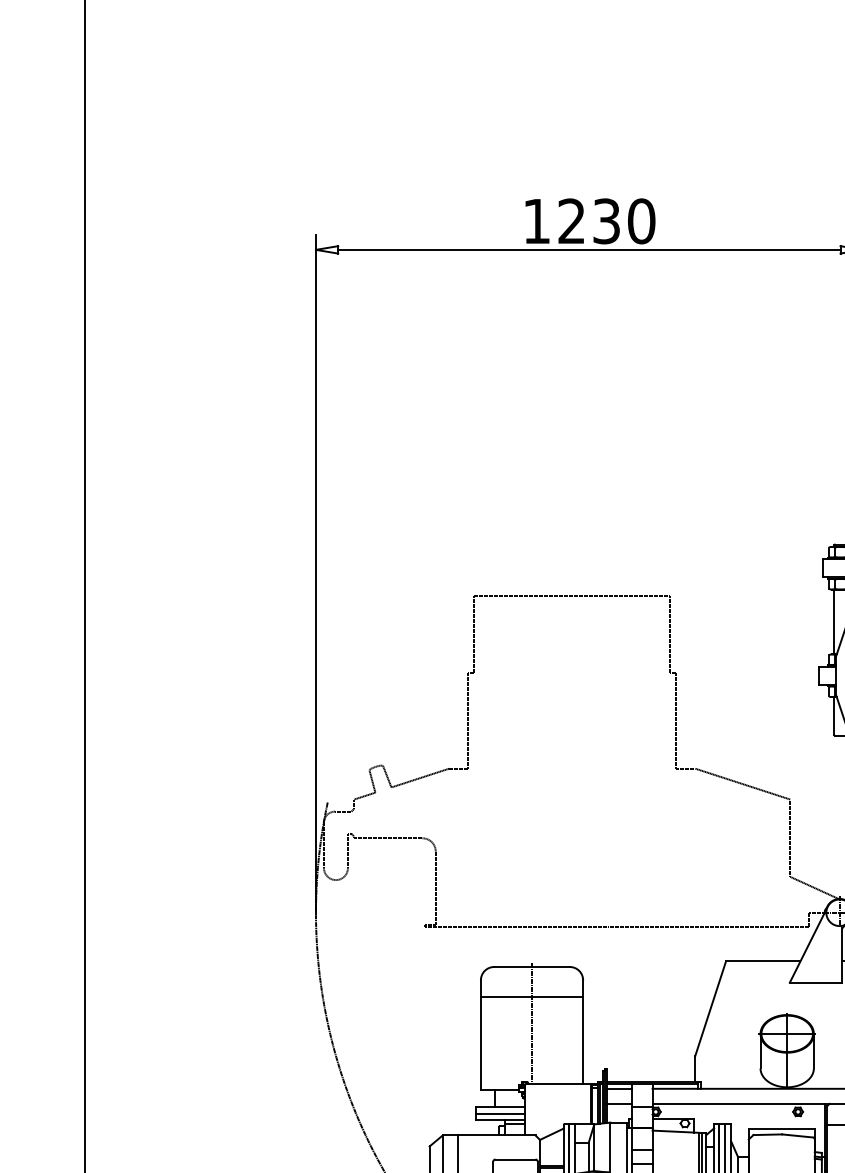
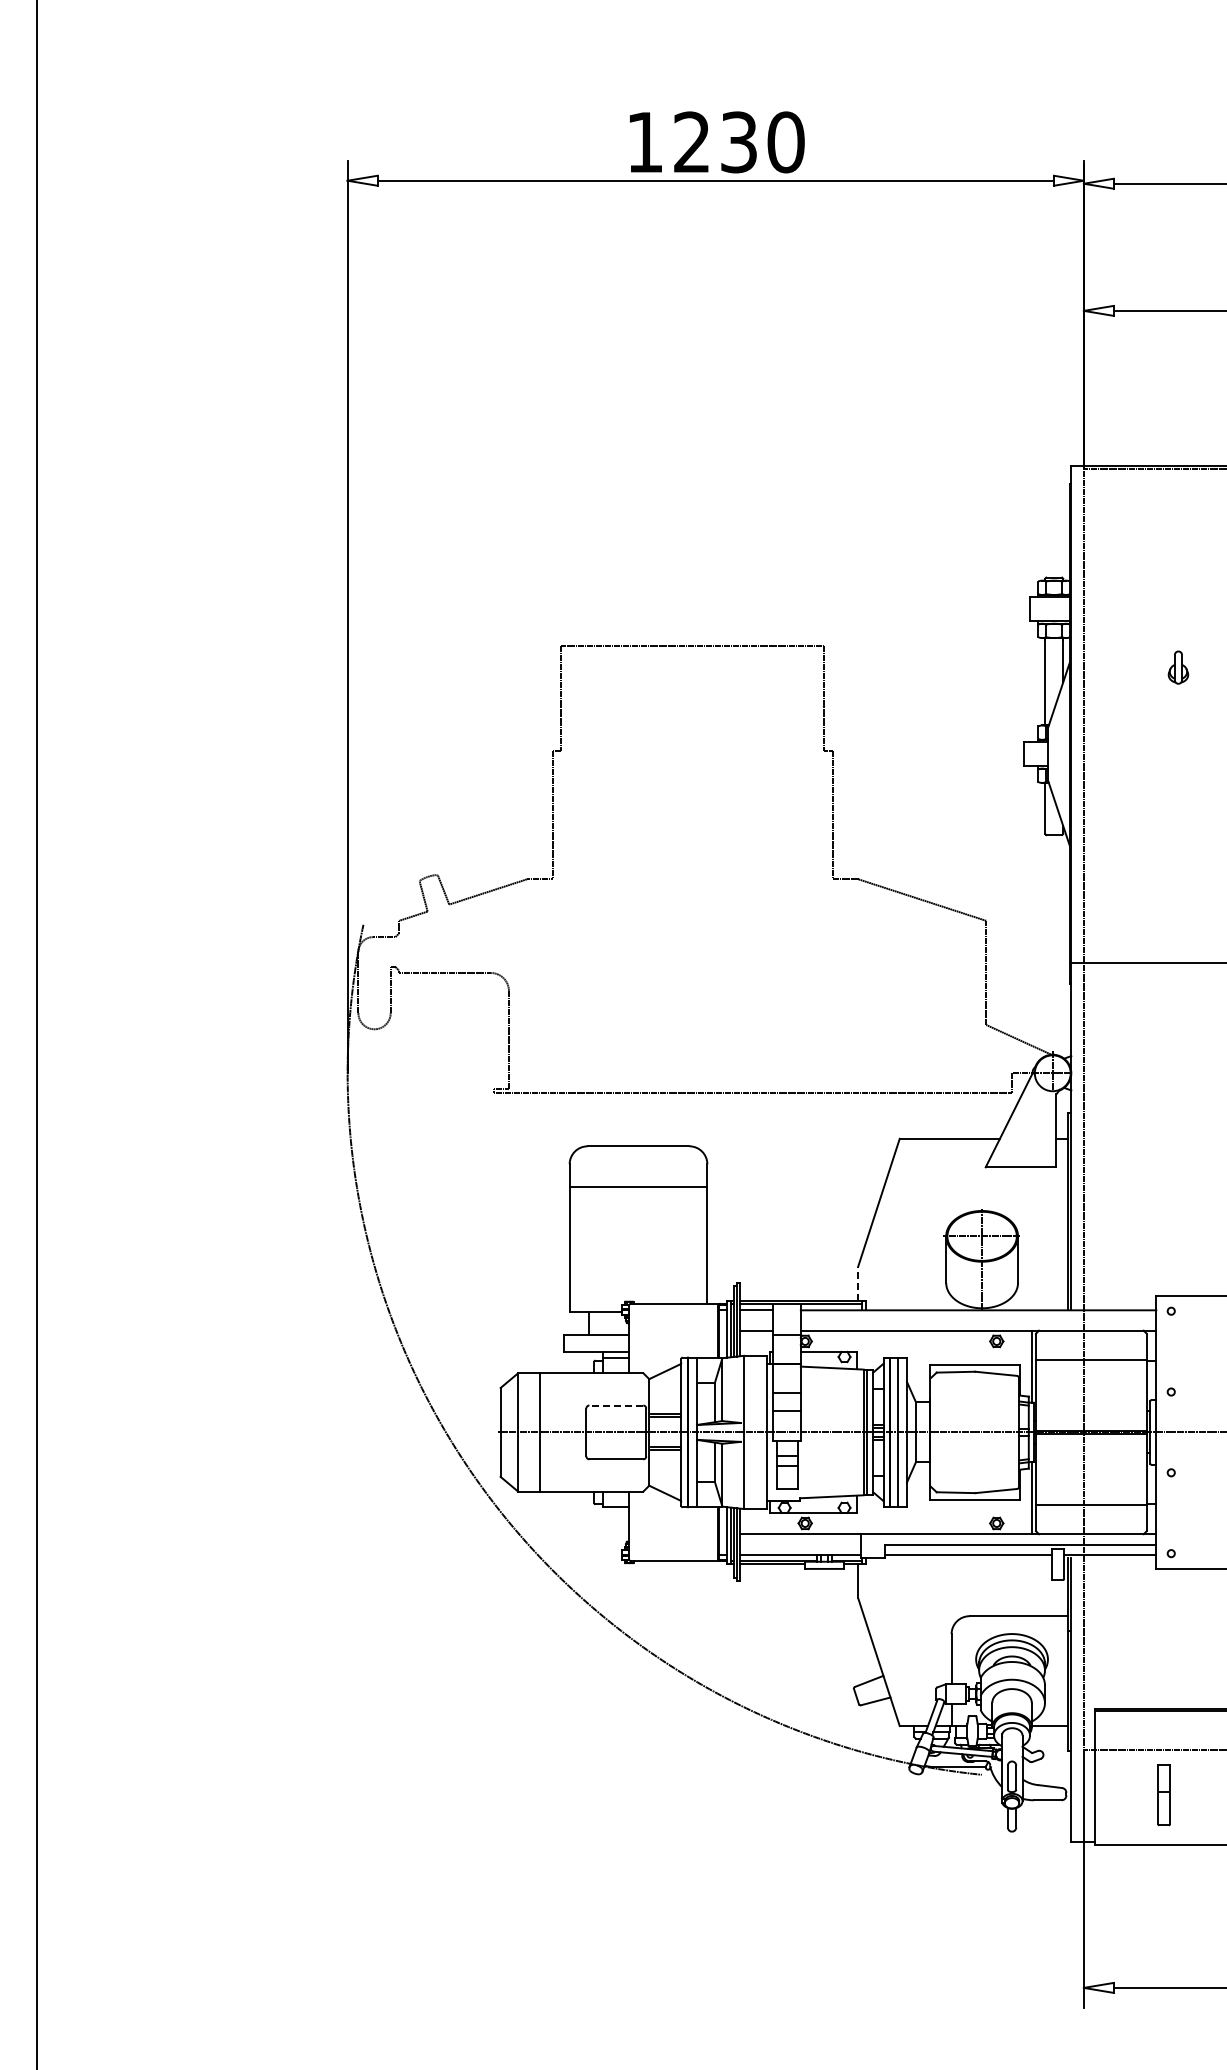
line: (532, 1022) -> (638, 1221), removed
line: (695, 1068) -> (858, 1283), solid -> dashed
line: (500, 1113) -> (595, 1343), removed
line: (515, 1159) -> (616, 1405), solid -> dashed

